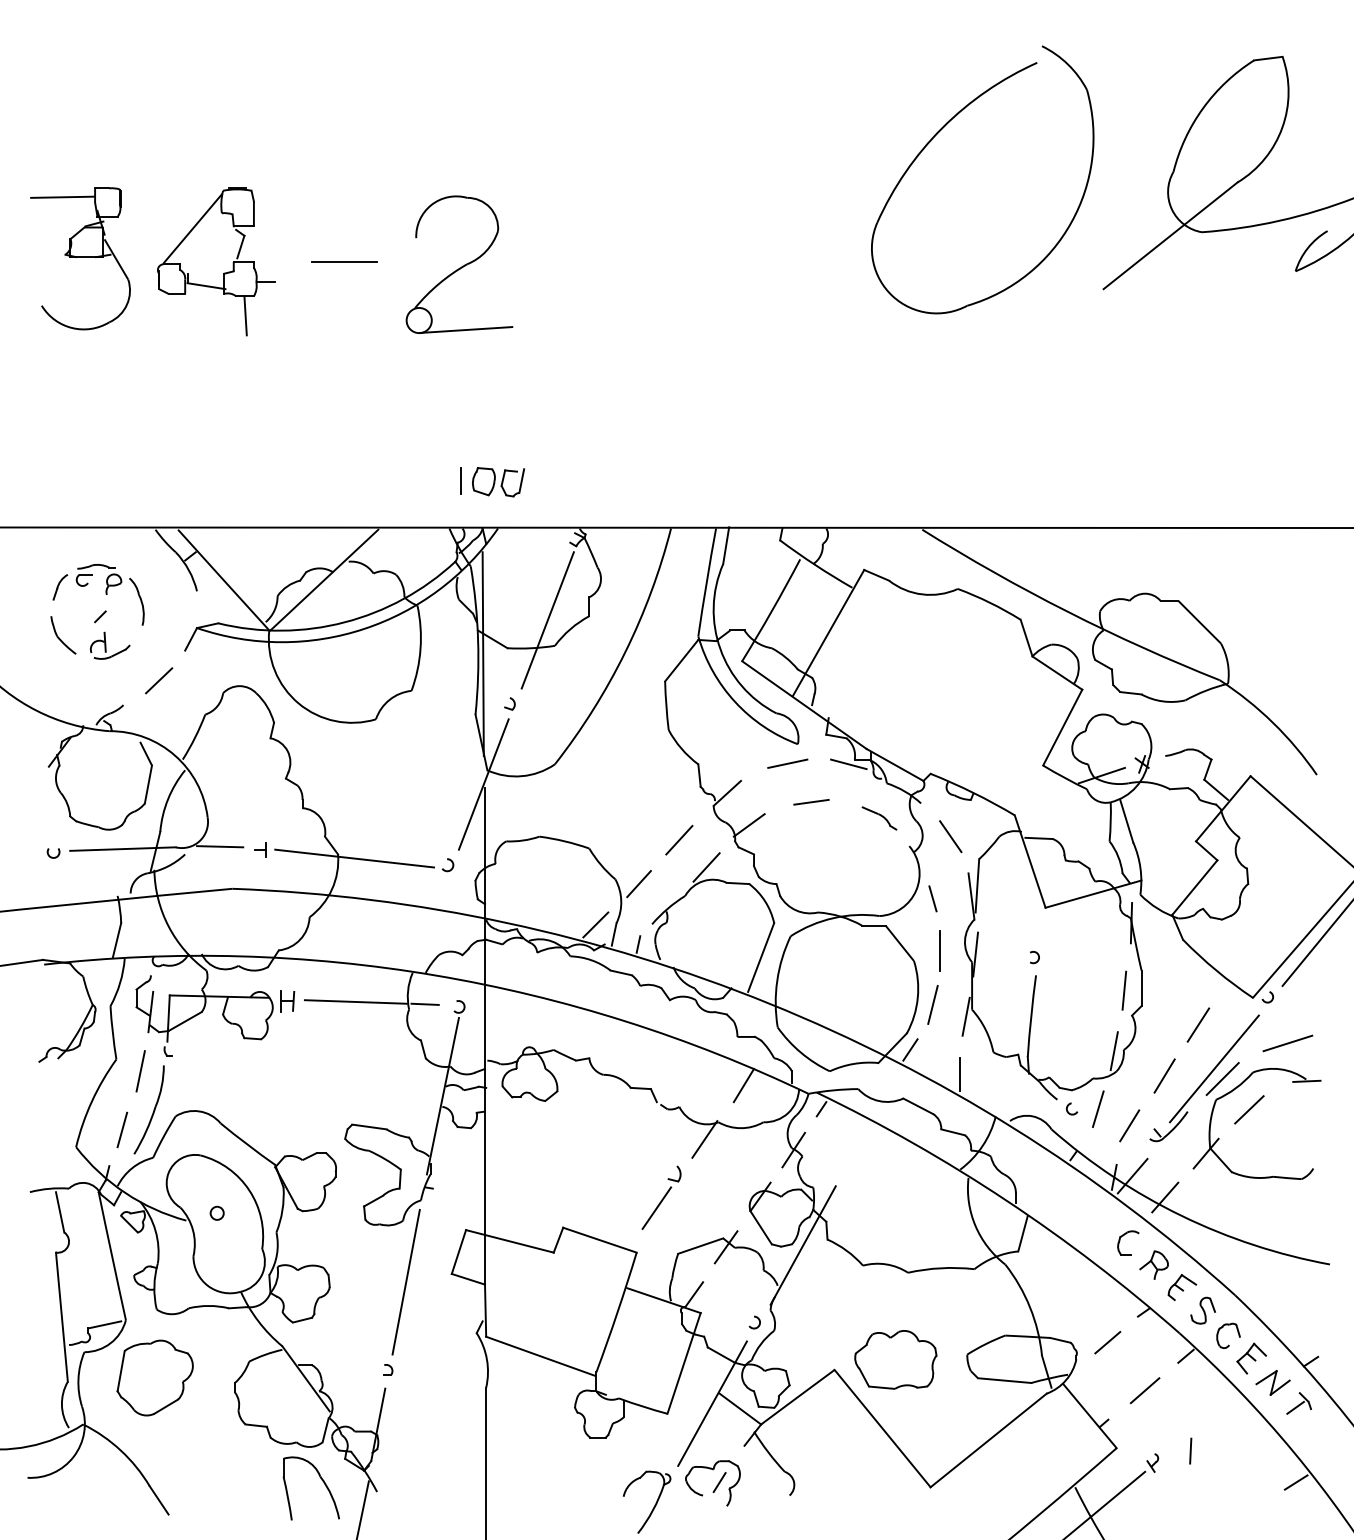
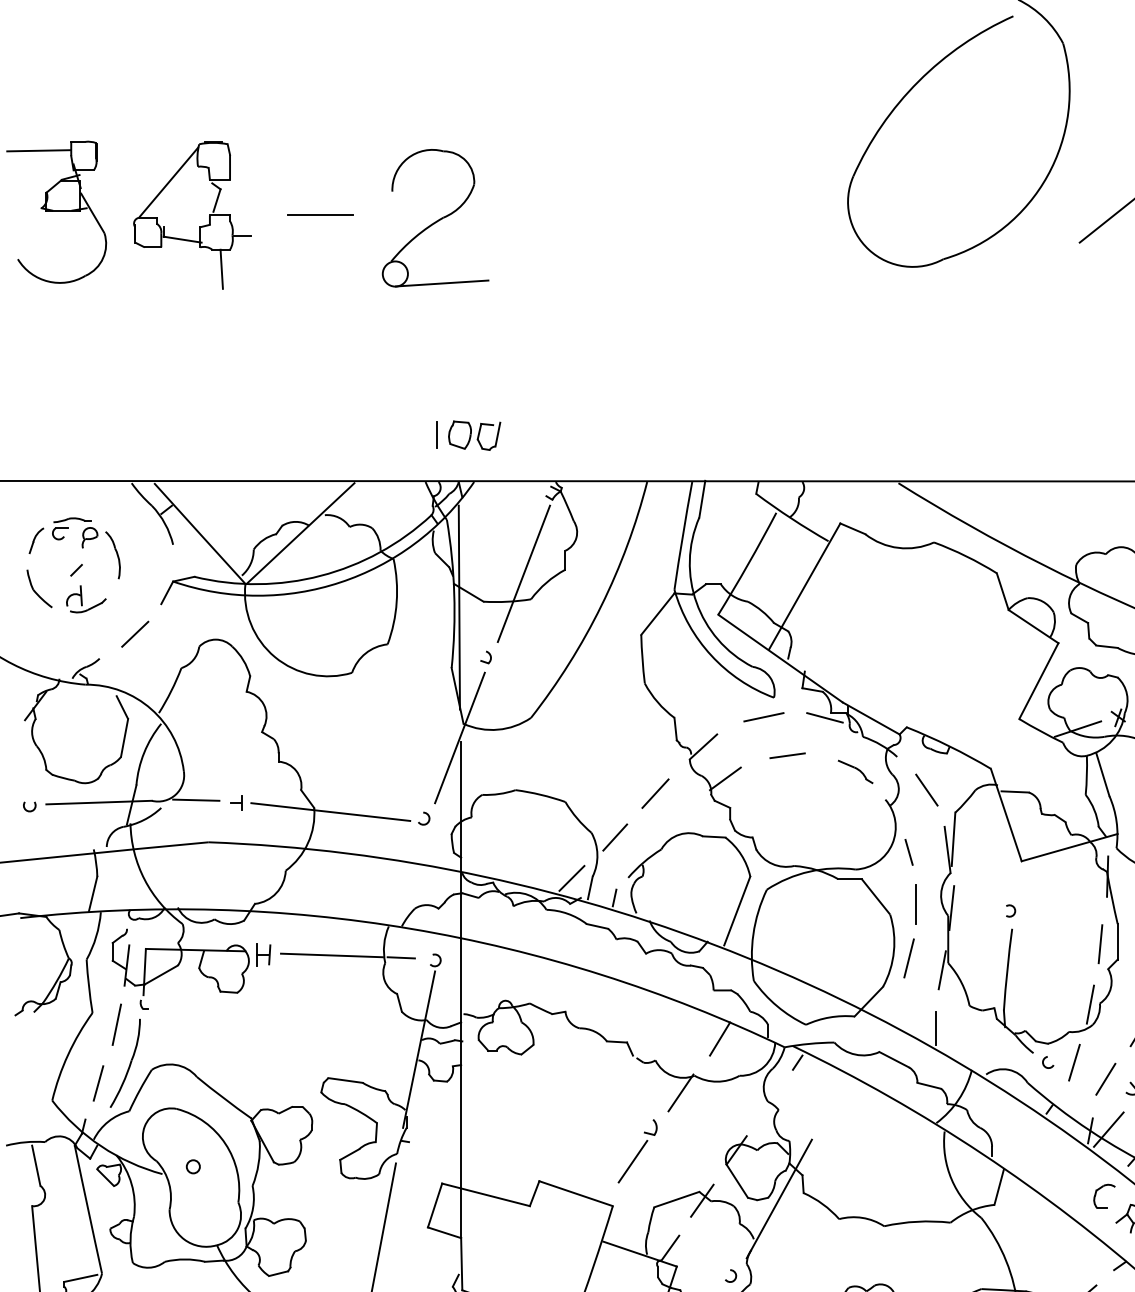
line: (706, 867) -> (682, 820), removed
line: (910, 1049) -> (886, 1002), removed
line: (793, 1149) -> (769, 1102), removed

